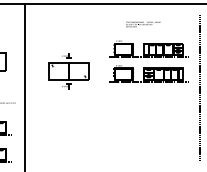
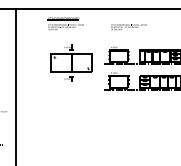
part: (71, 18) -> (64, 24), added
text: (143, 24) -> (129, 27), moved
part: (68, 71) -> (71, 63), moved

